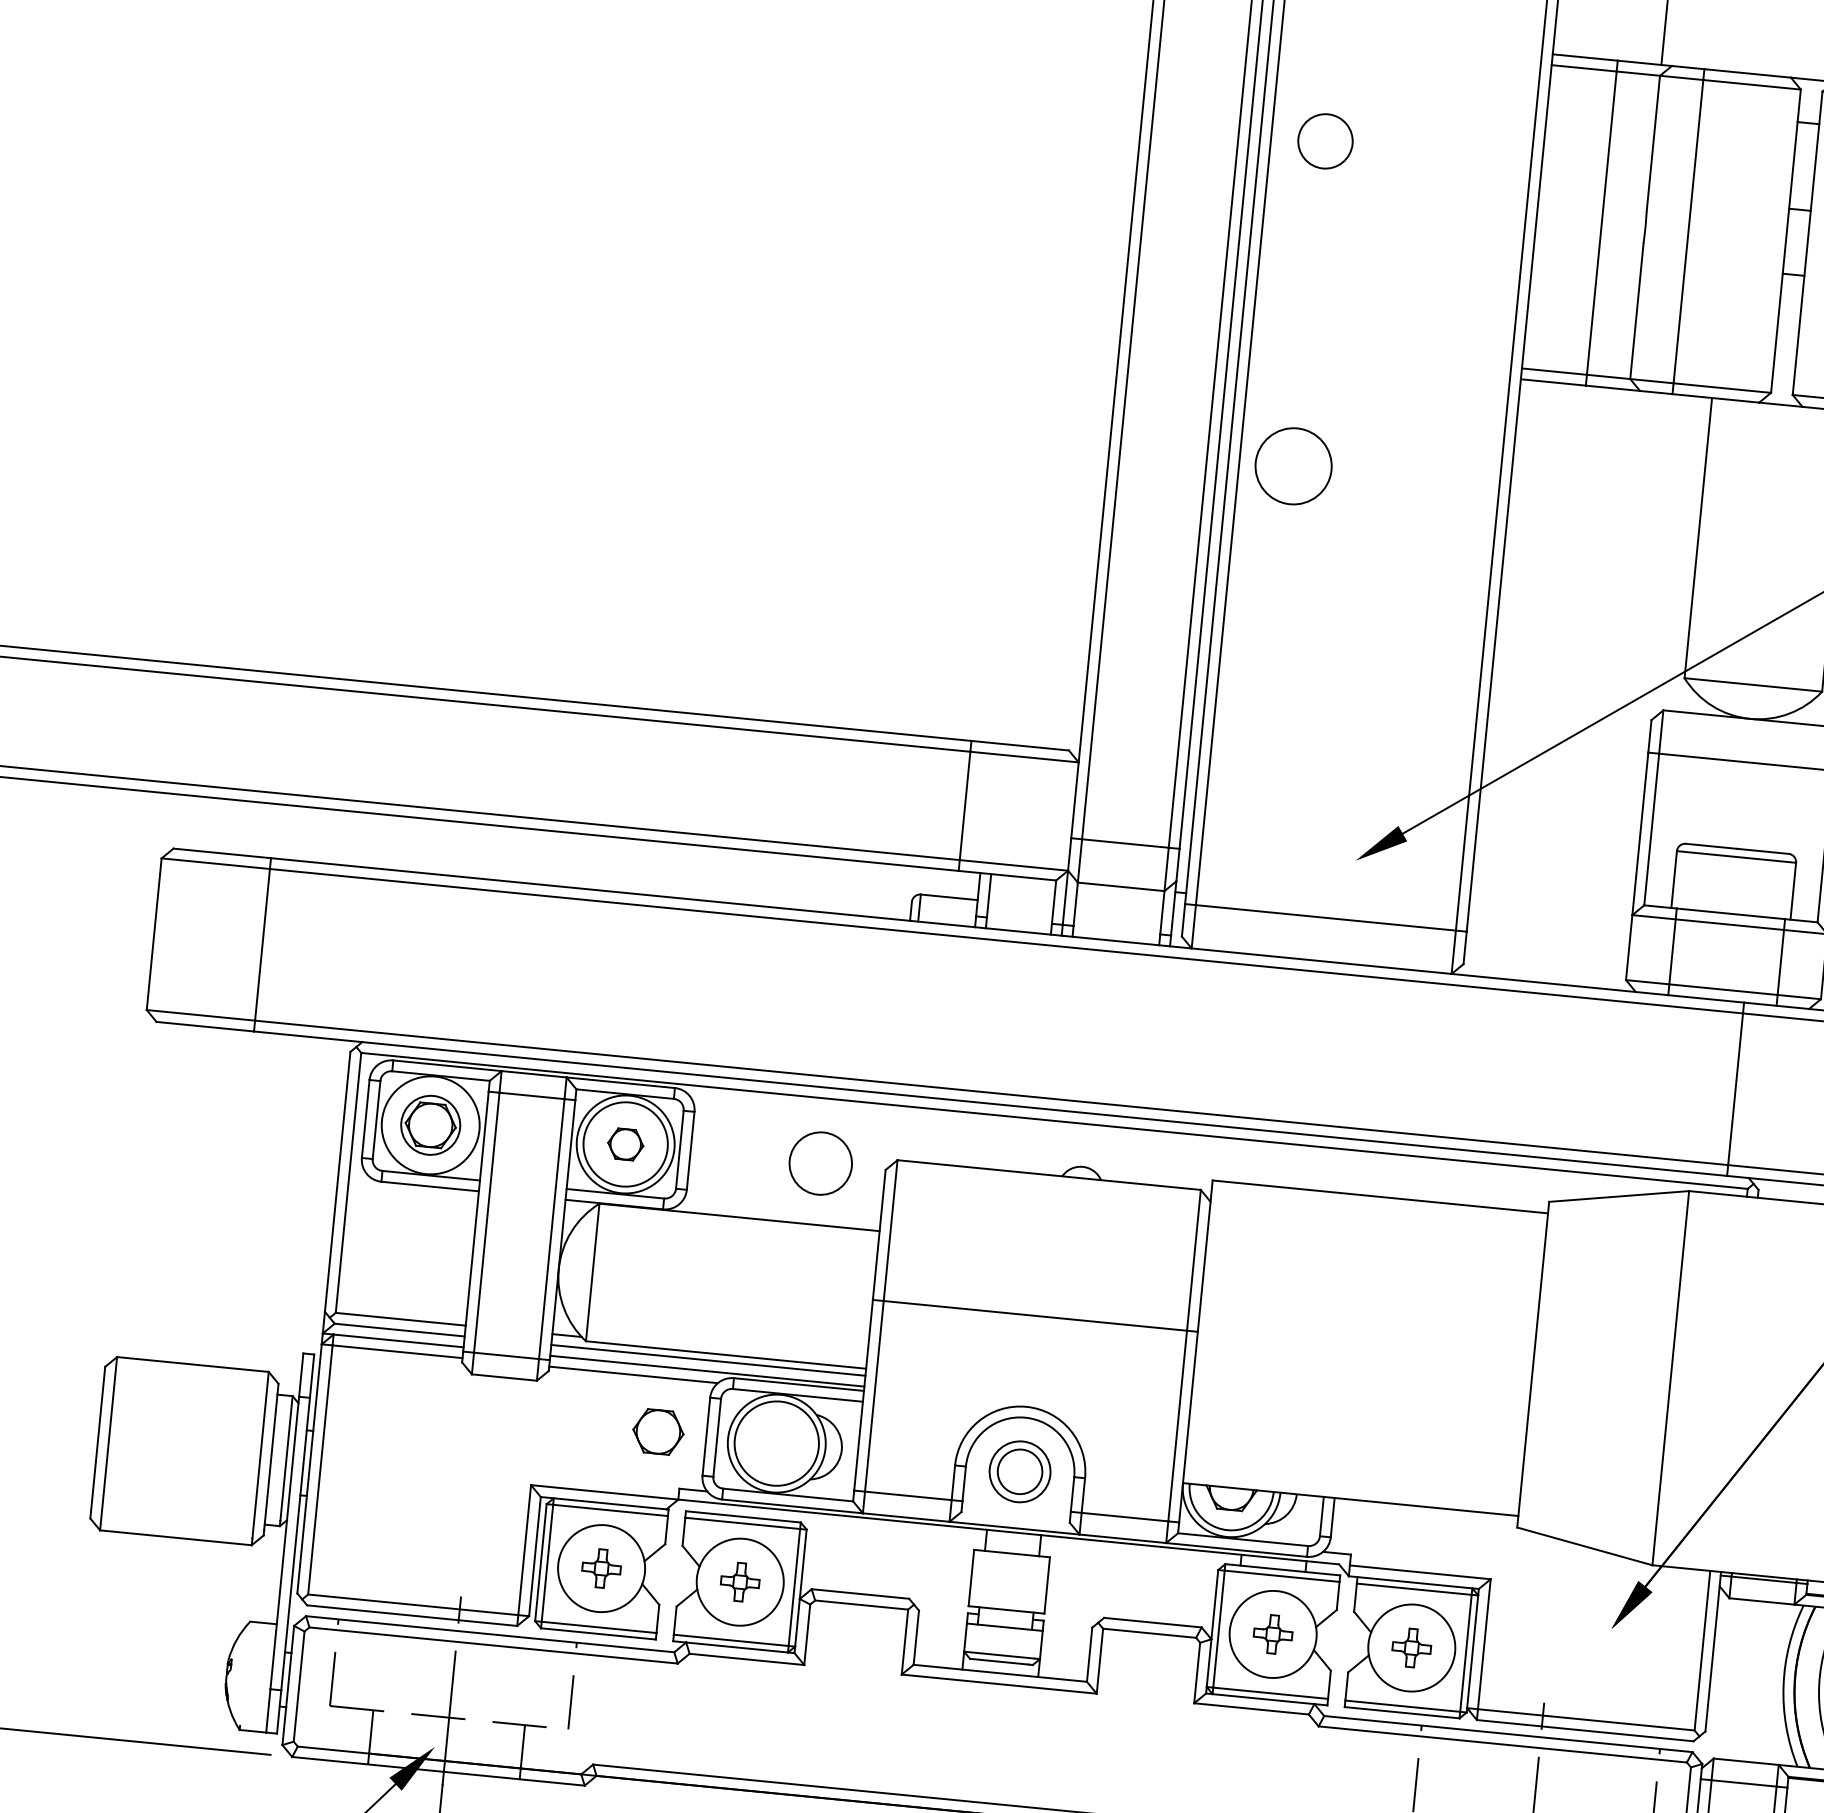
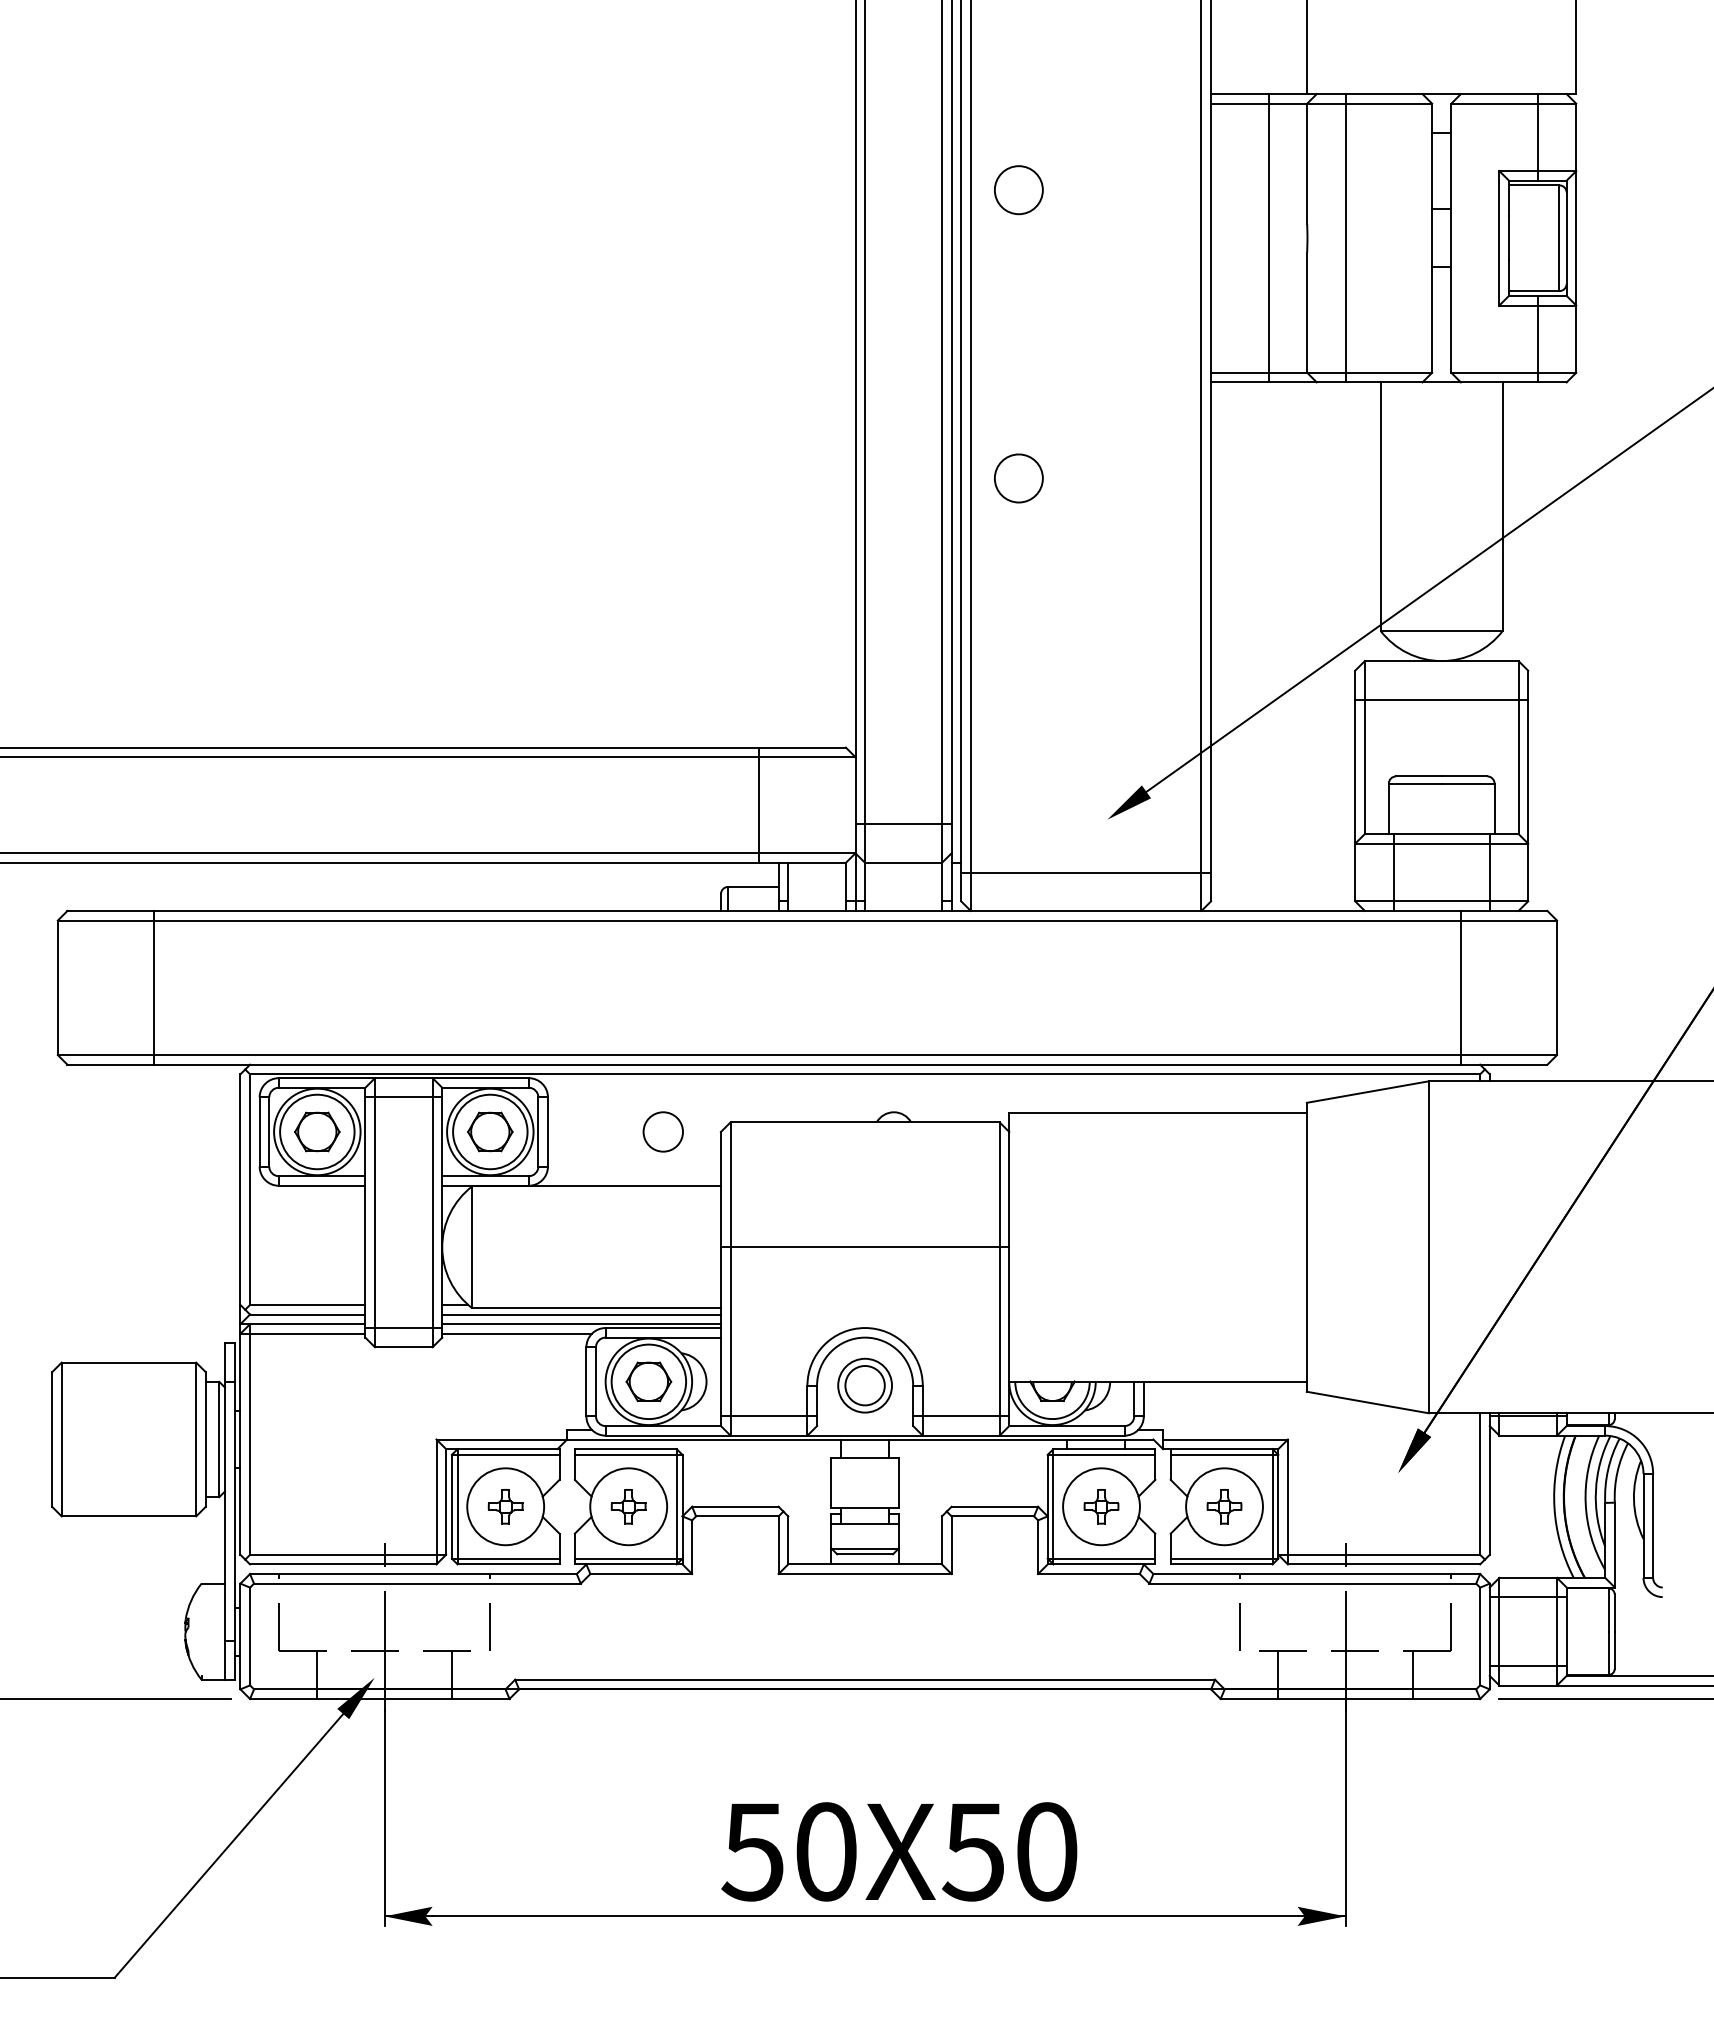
circle: (1293, 466) -> (1018, 478), size x0.71
circle: (430, 1124) -> (317, 1131), size x1.43
part: (625, 1143) -> (490, 1131), size x1.43
circle: (819, 1162) -> (662, 1131), size x0.71
part: (658, 1431) -> (648, 1381), moved

